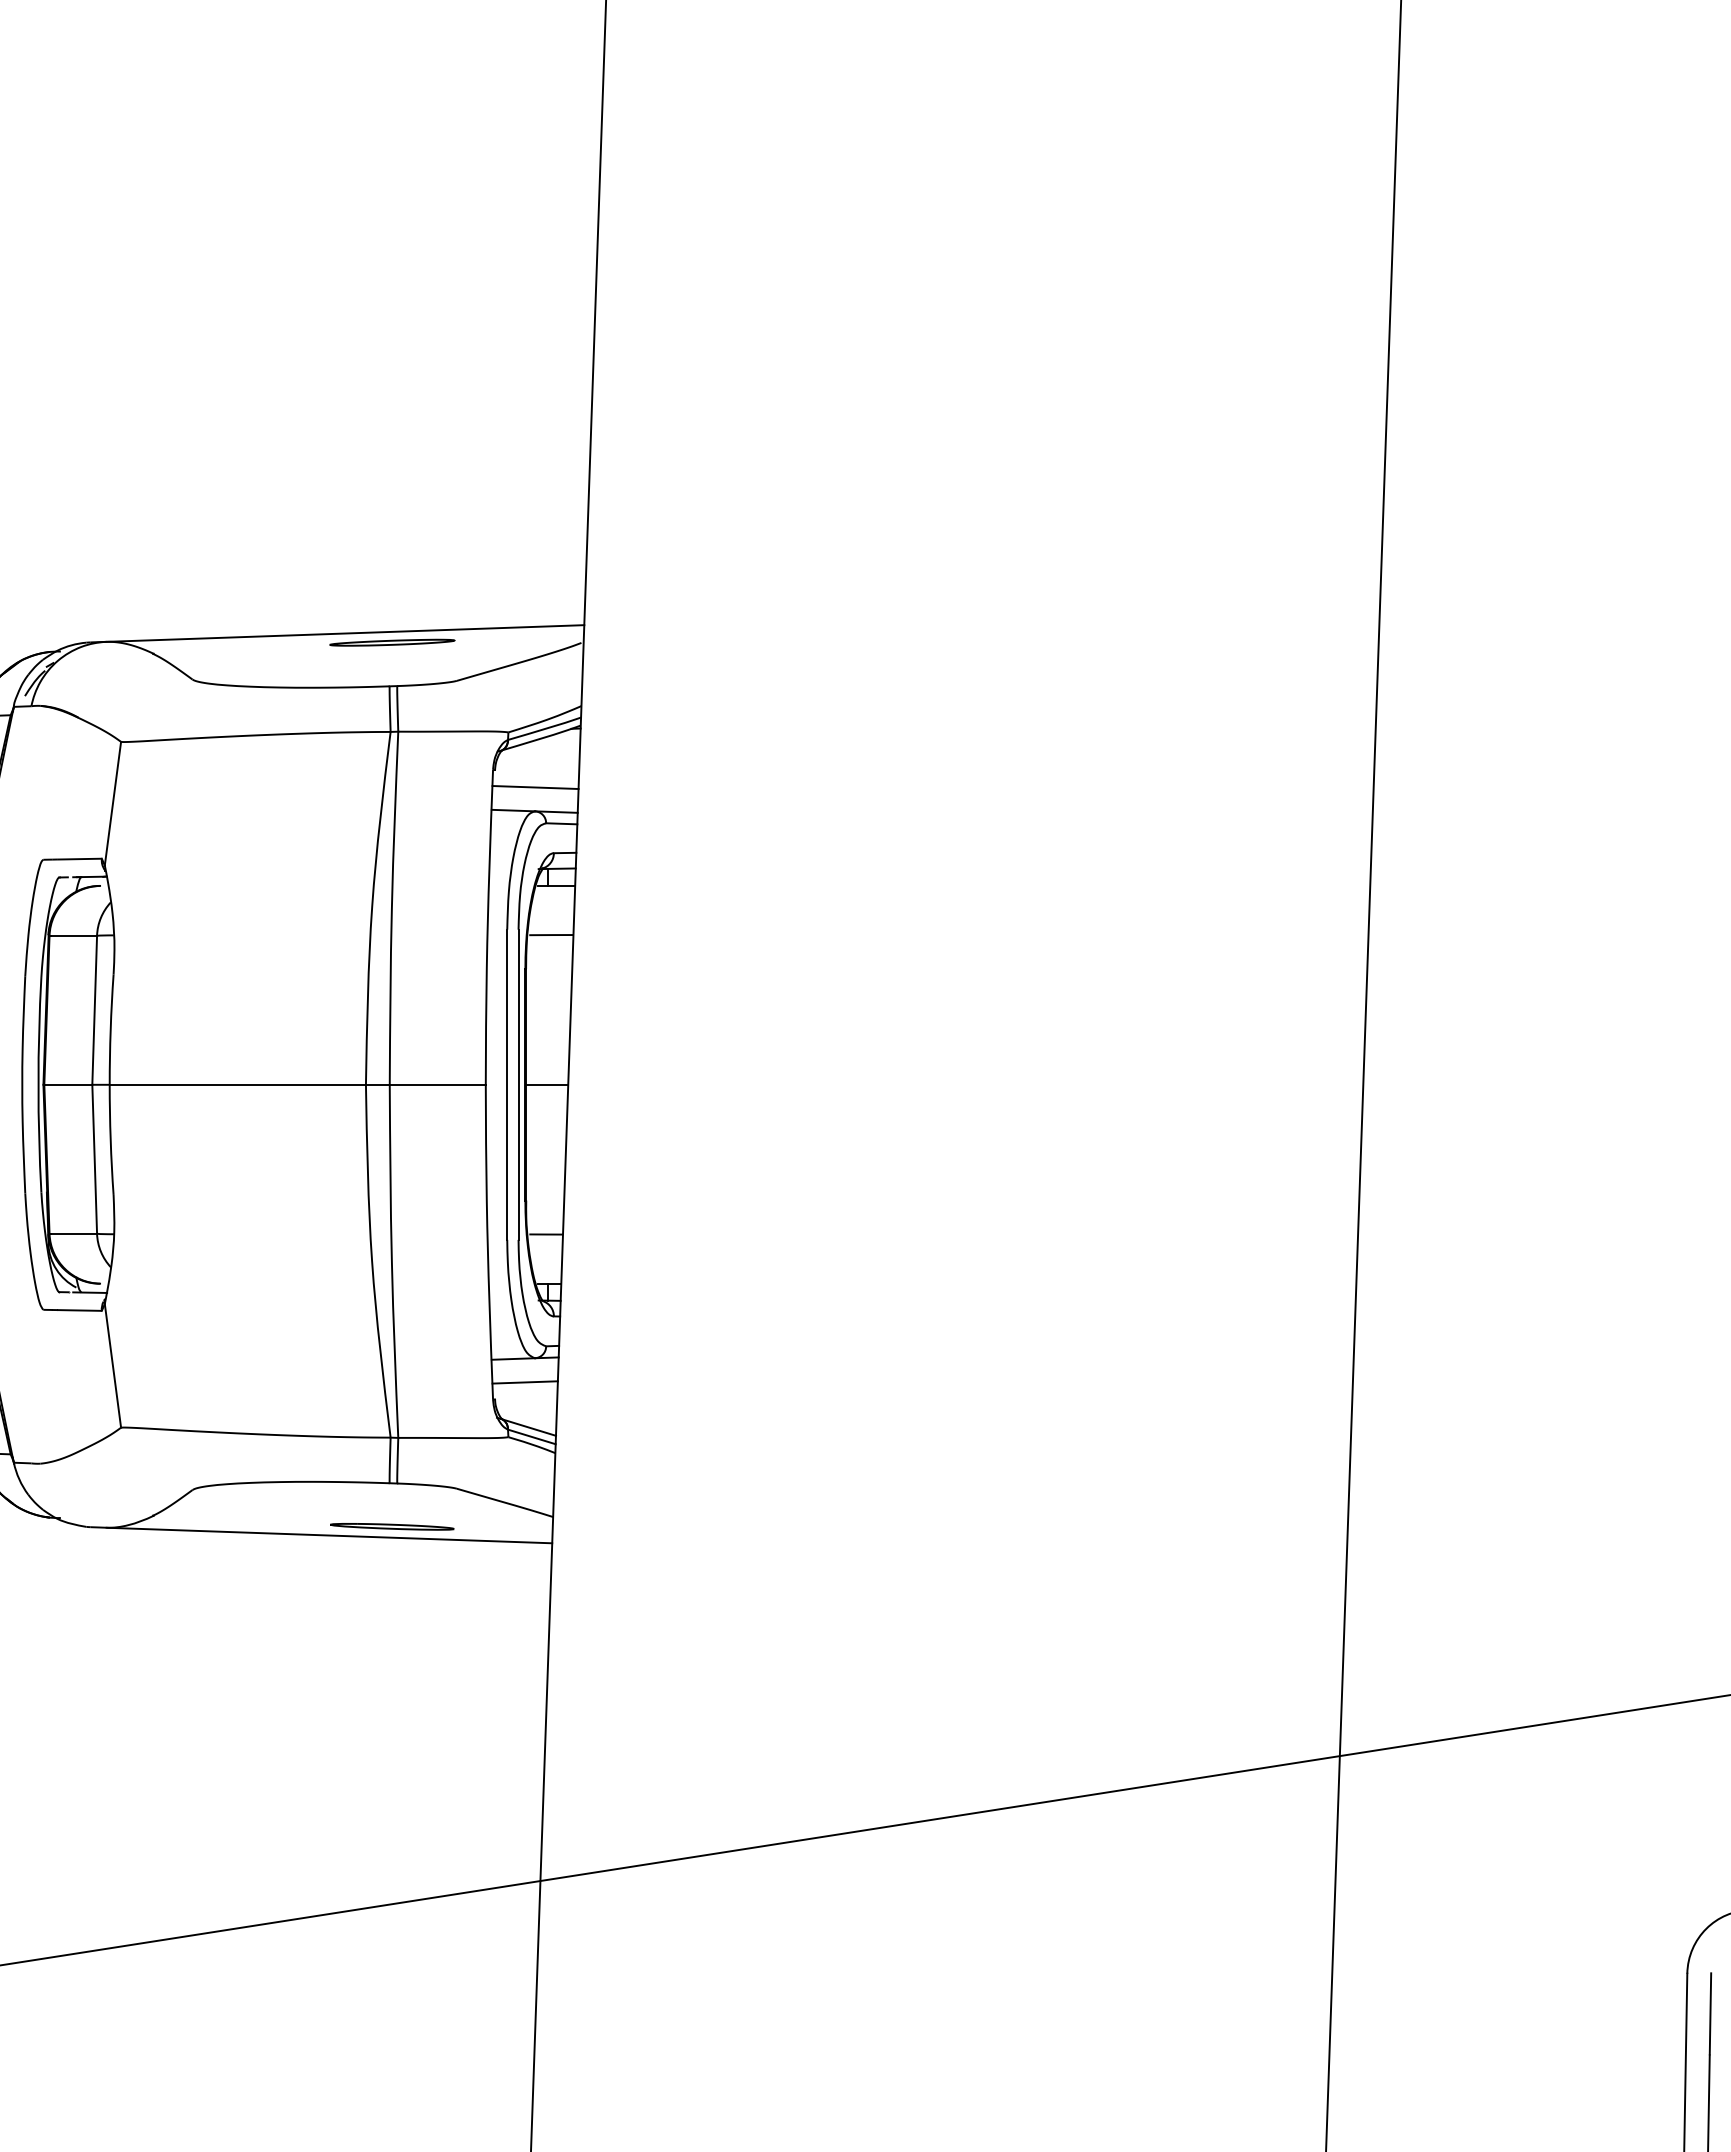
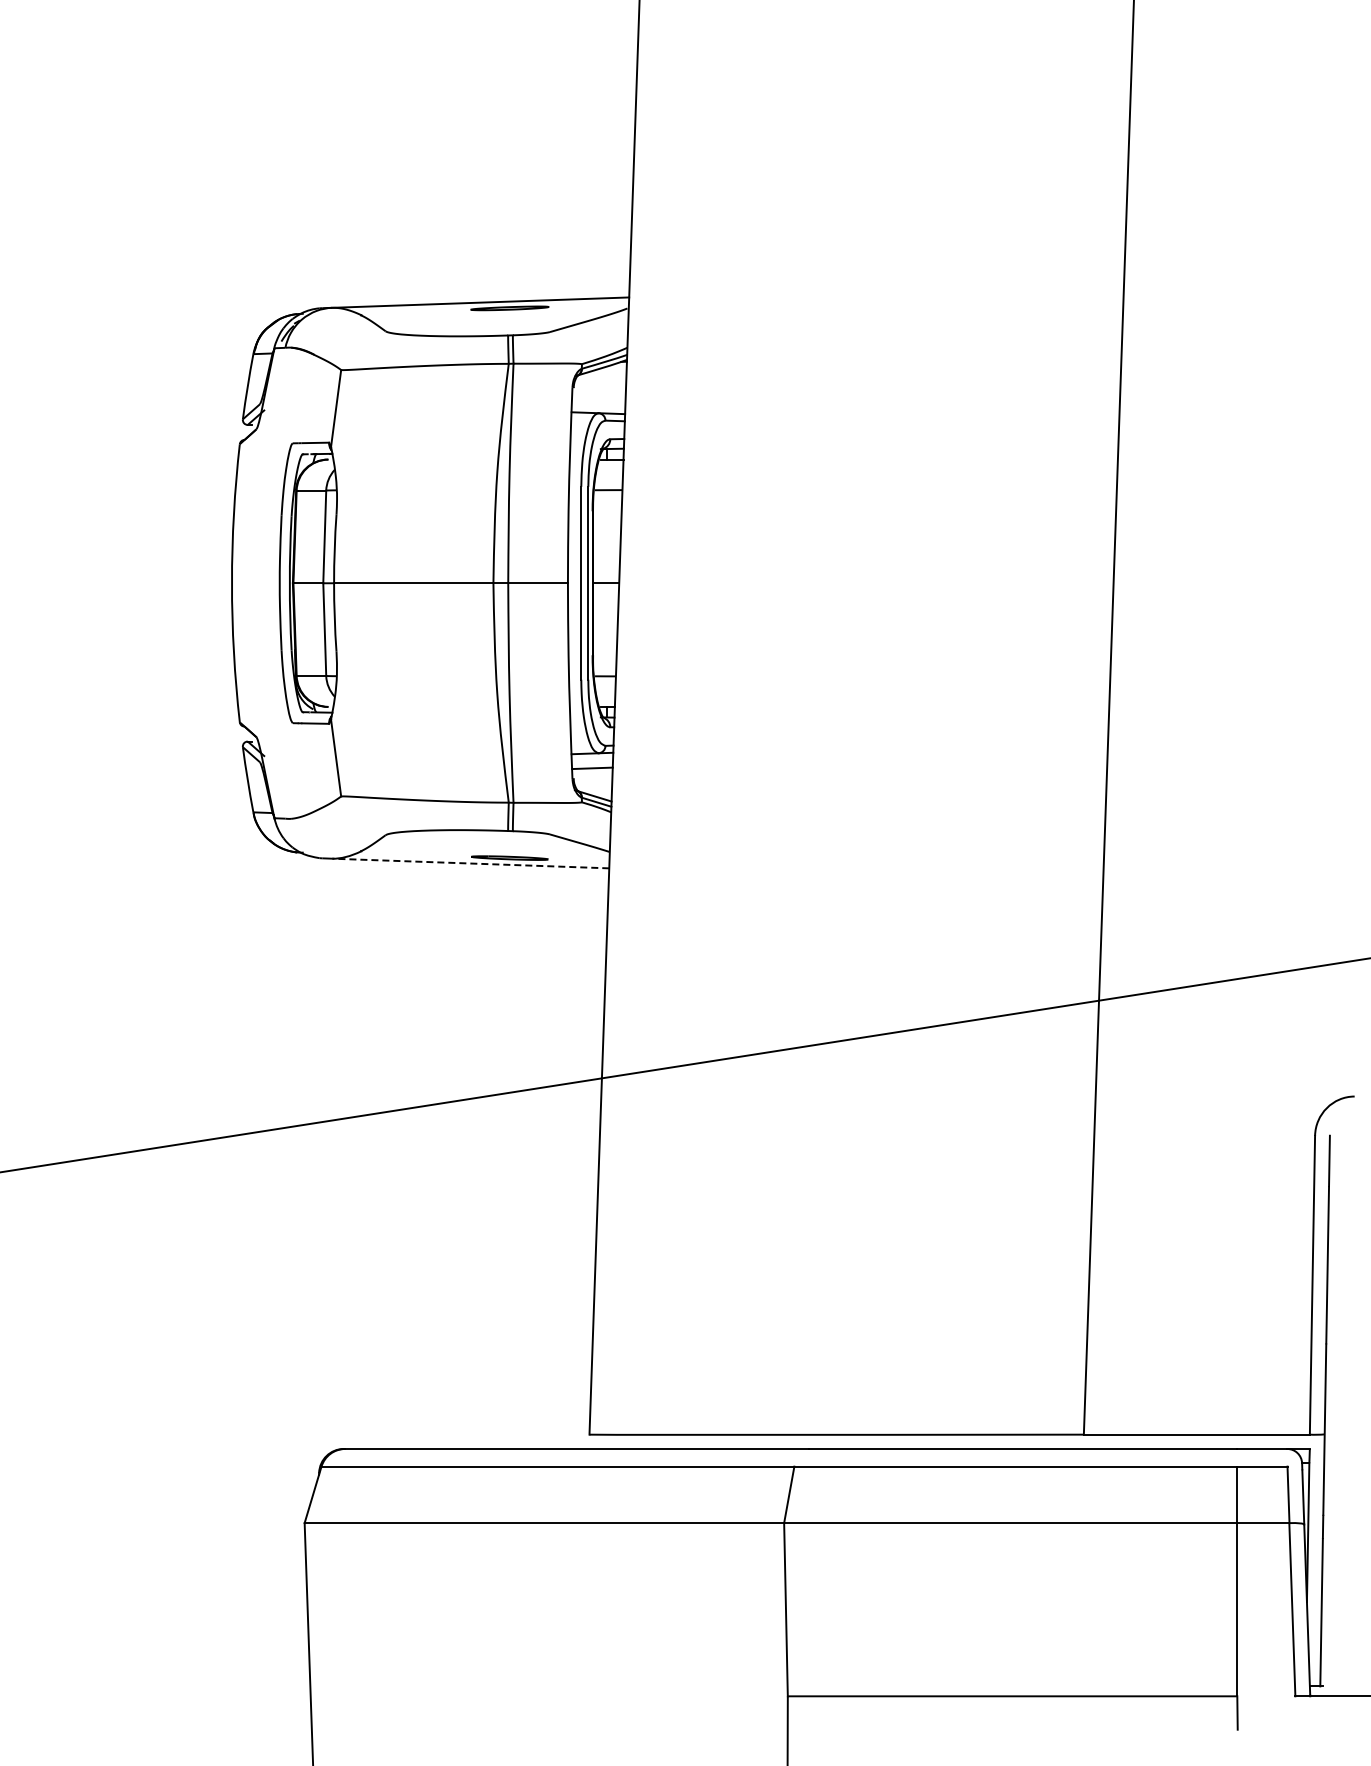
line: (534, 787) -> (598, 398), removed
line: (329, 1535) -> (470, 863), solid -> dashed

